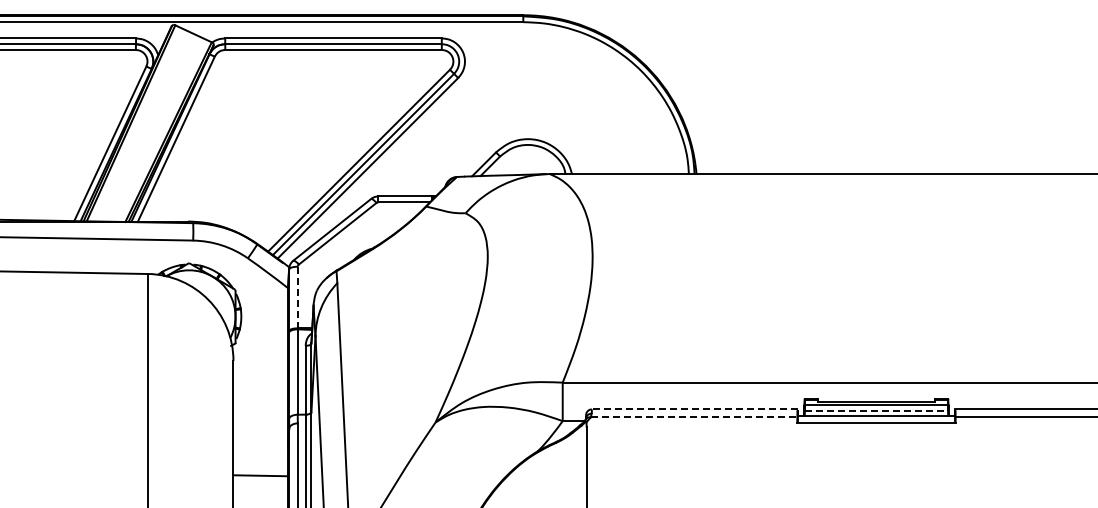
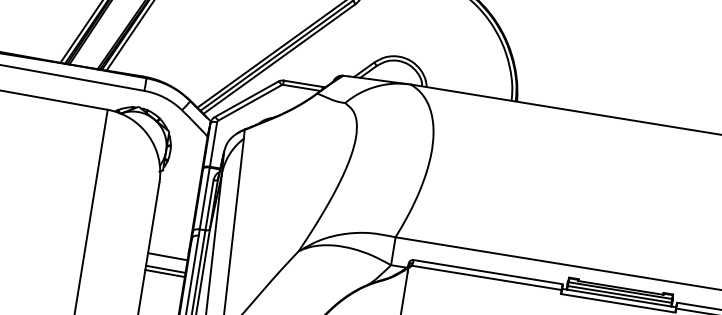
line: (297, 297) -> (213, 144), dashed -> solid
line: (694, 409) -> (487, 272), dashed -> solid
line: (876, 410) -> (619, 294), dashed -> solid
line: (694, 417) -> (487, 278), dashed -> solid
line: (260, 457) -> (167, 256), added
line: (260, 481) -> (164, 273), added

